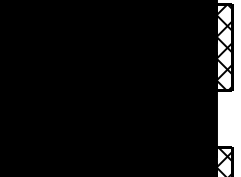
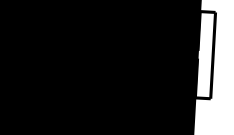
hatch: (224, 47) -> (205, 55), removed

